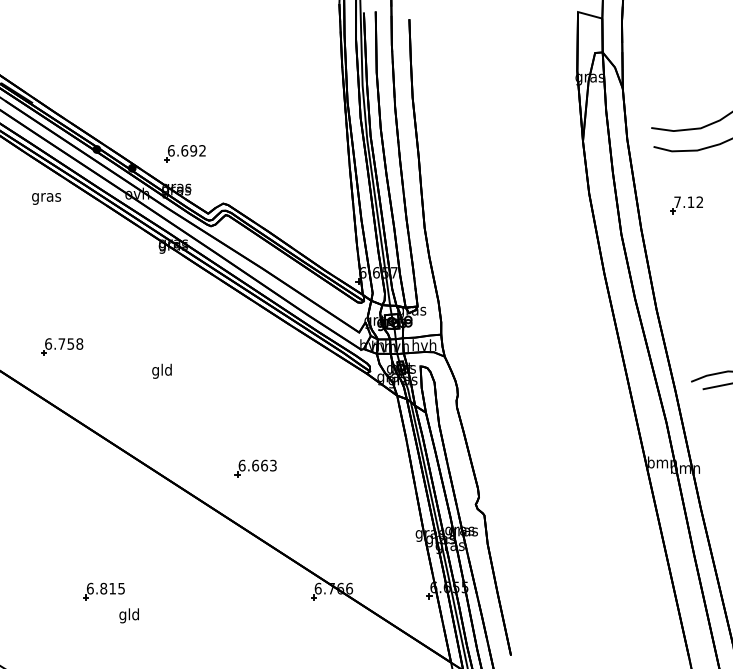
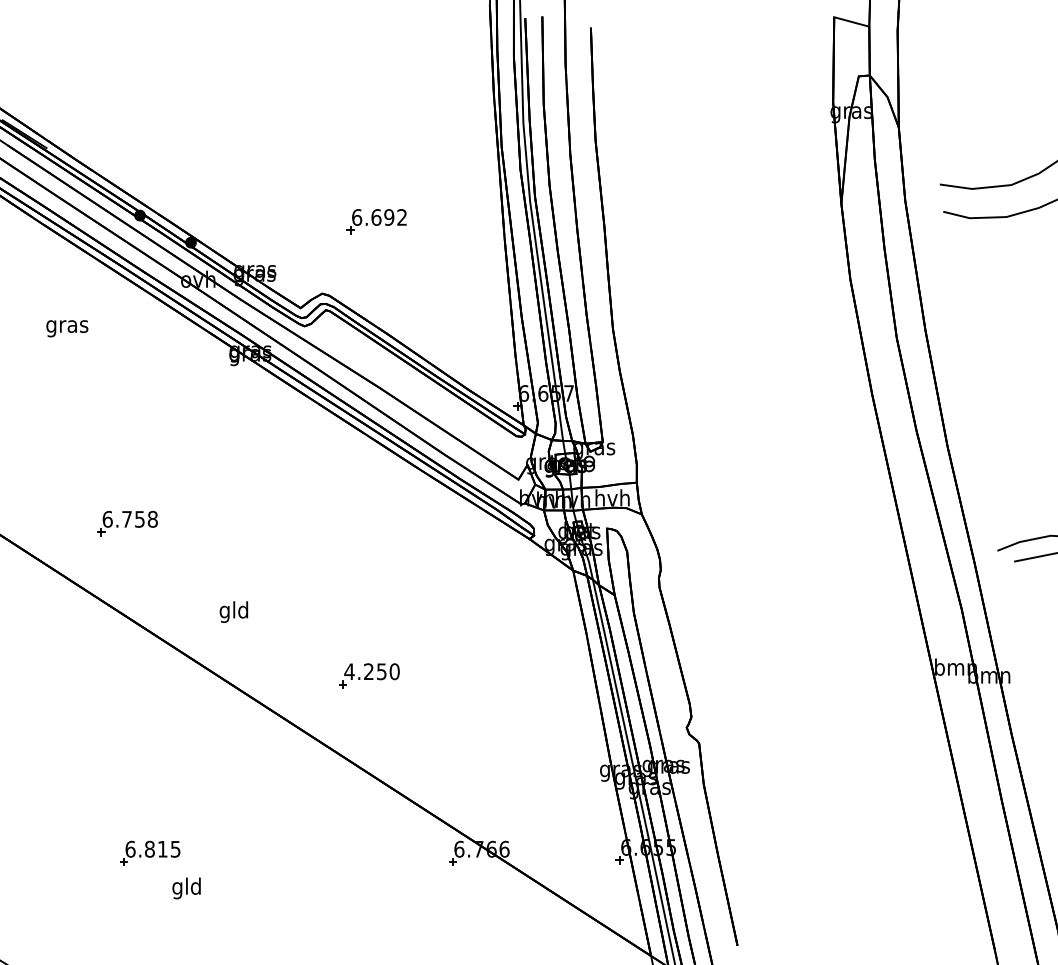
part: (184, 153) -> (376, 221), moved
text: (46, 198) -> (67, 328), moved
part: (686, 205) -> (990, 296), removed
part: (62, 346) -> (127, 522), moved
text: (161, 370) -> (233, 610), moved
text: (257, 465) -> (371, 671), 6.663 -> 4.250

